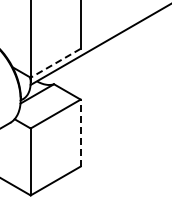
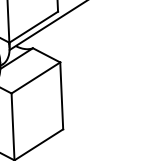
line: (55, 63) -> (33, 27), dashed -> solid
line: (80, 132) -> (61, 95), dashed -> solid

